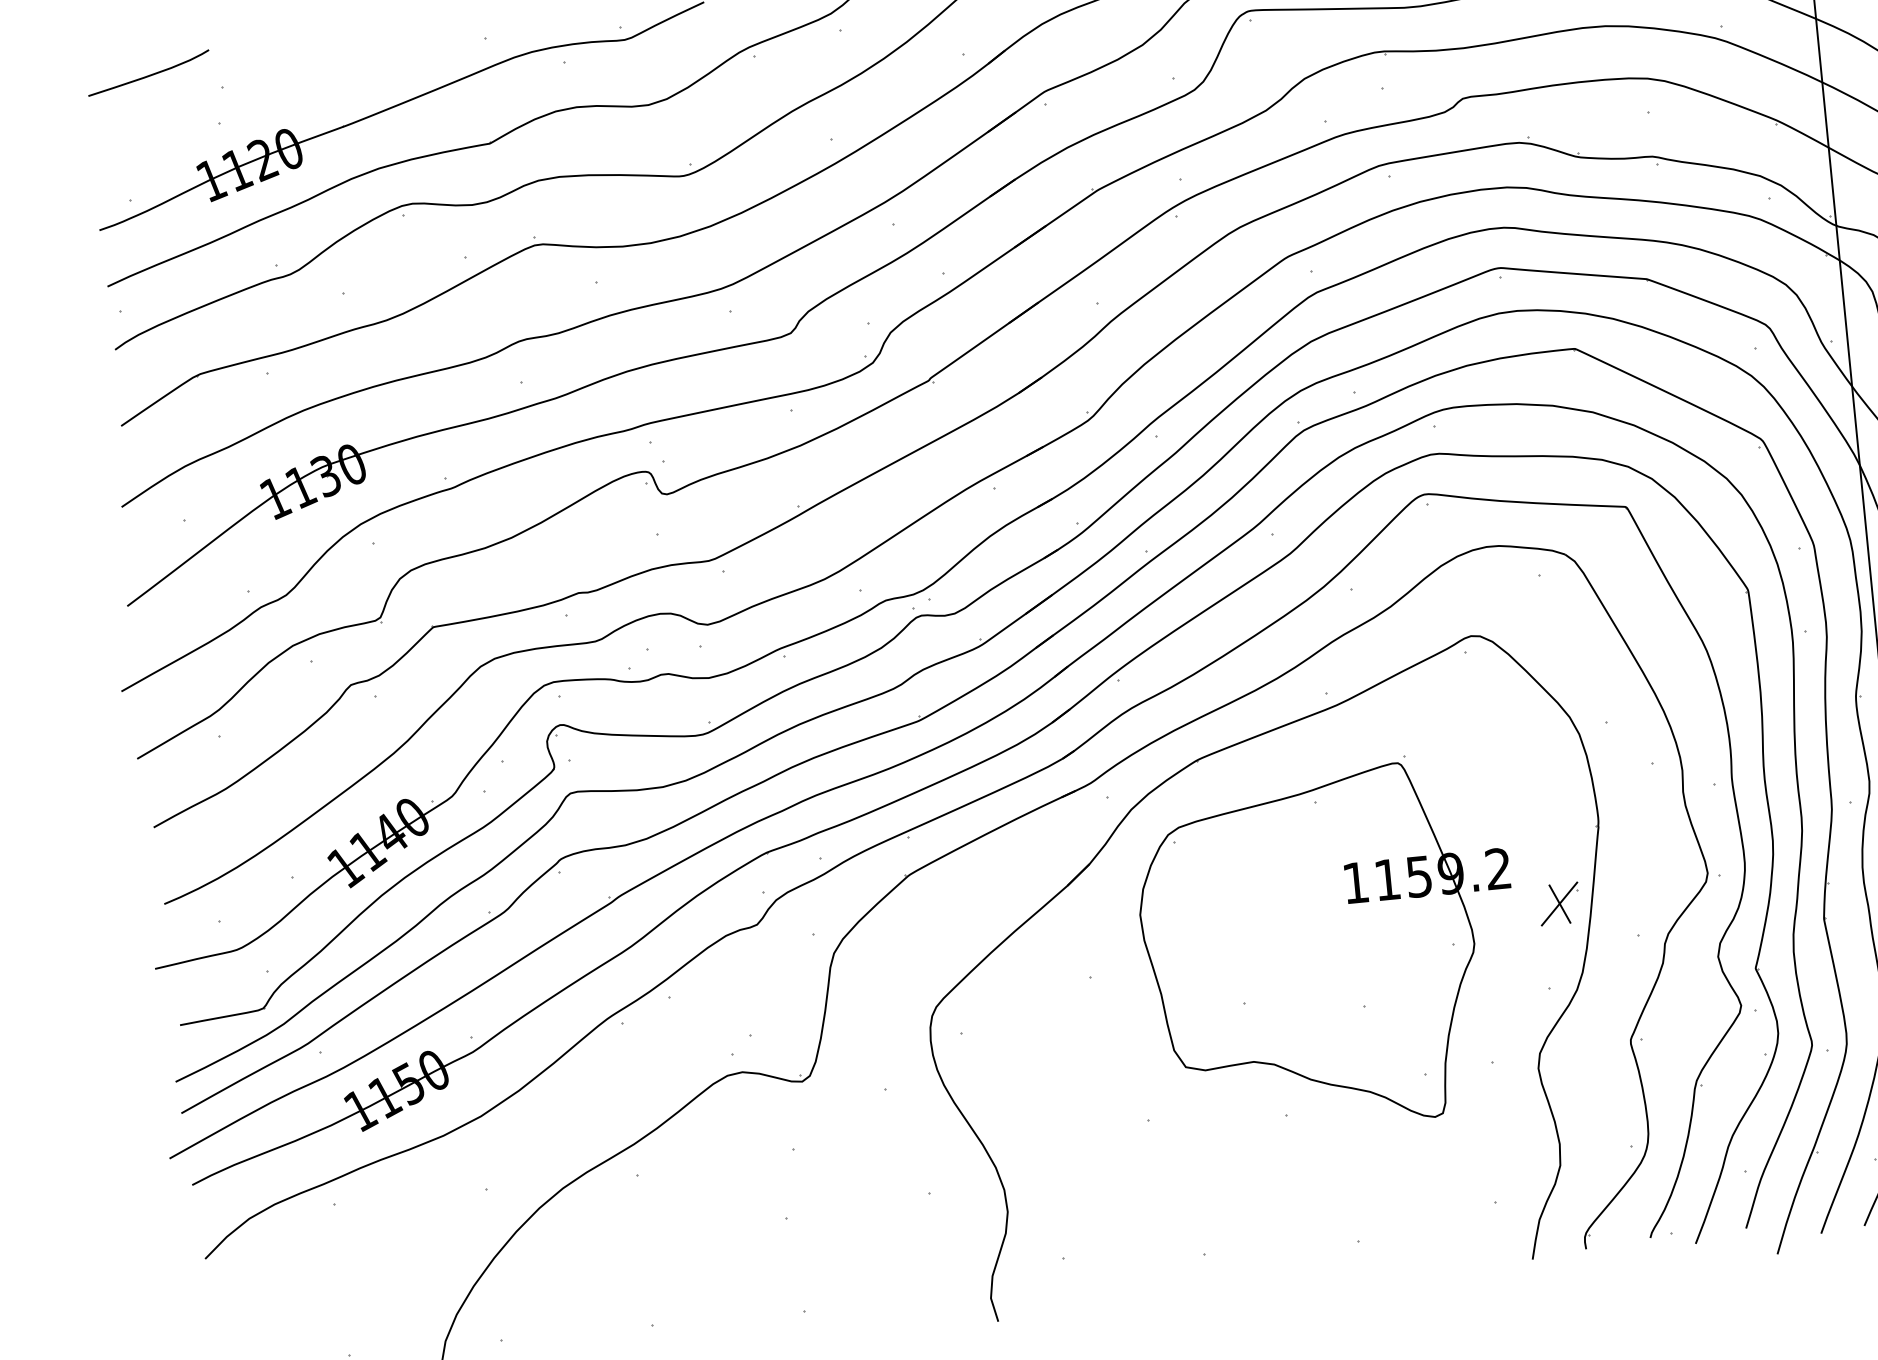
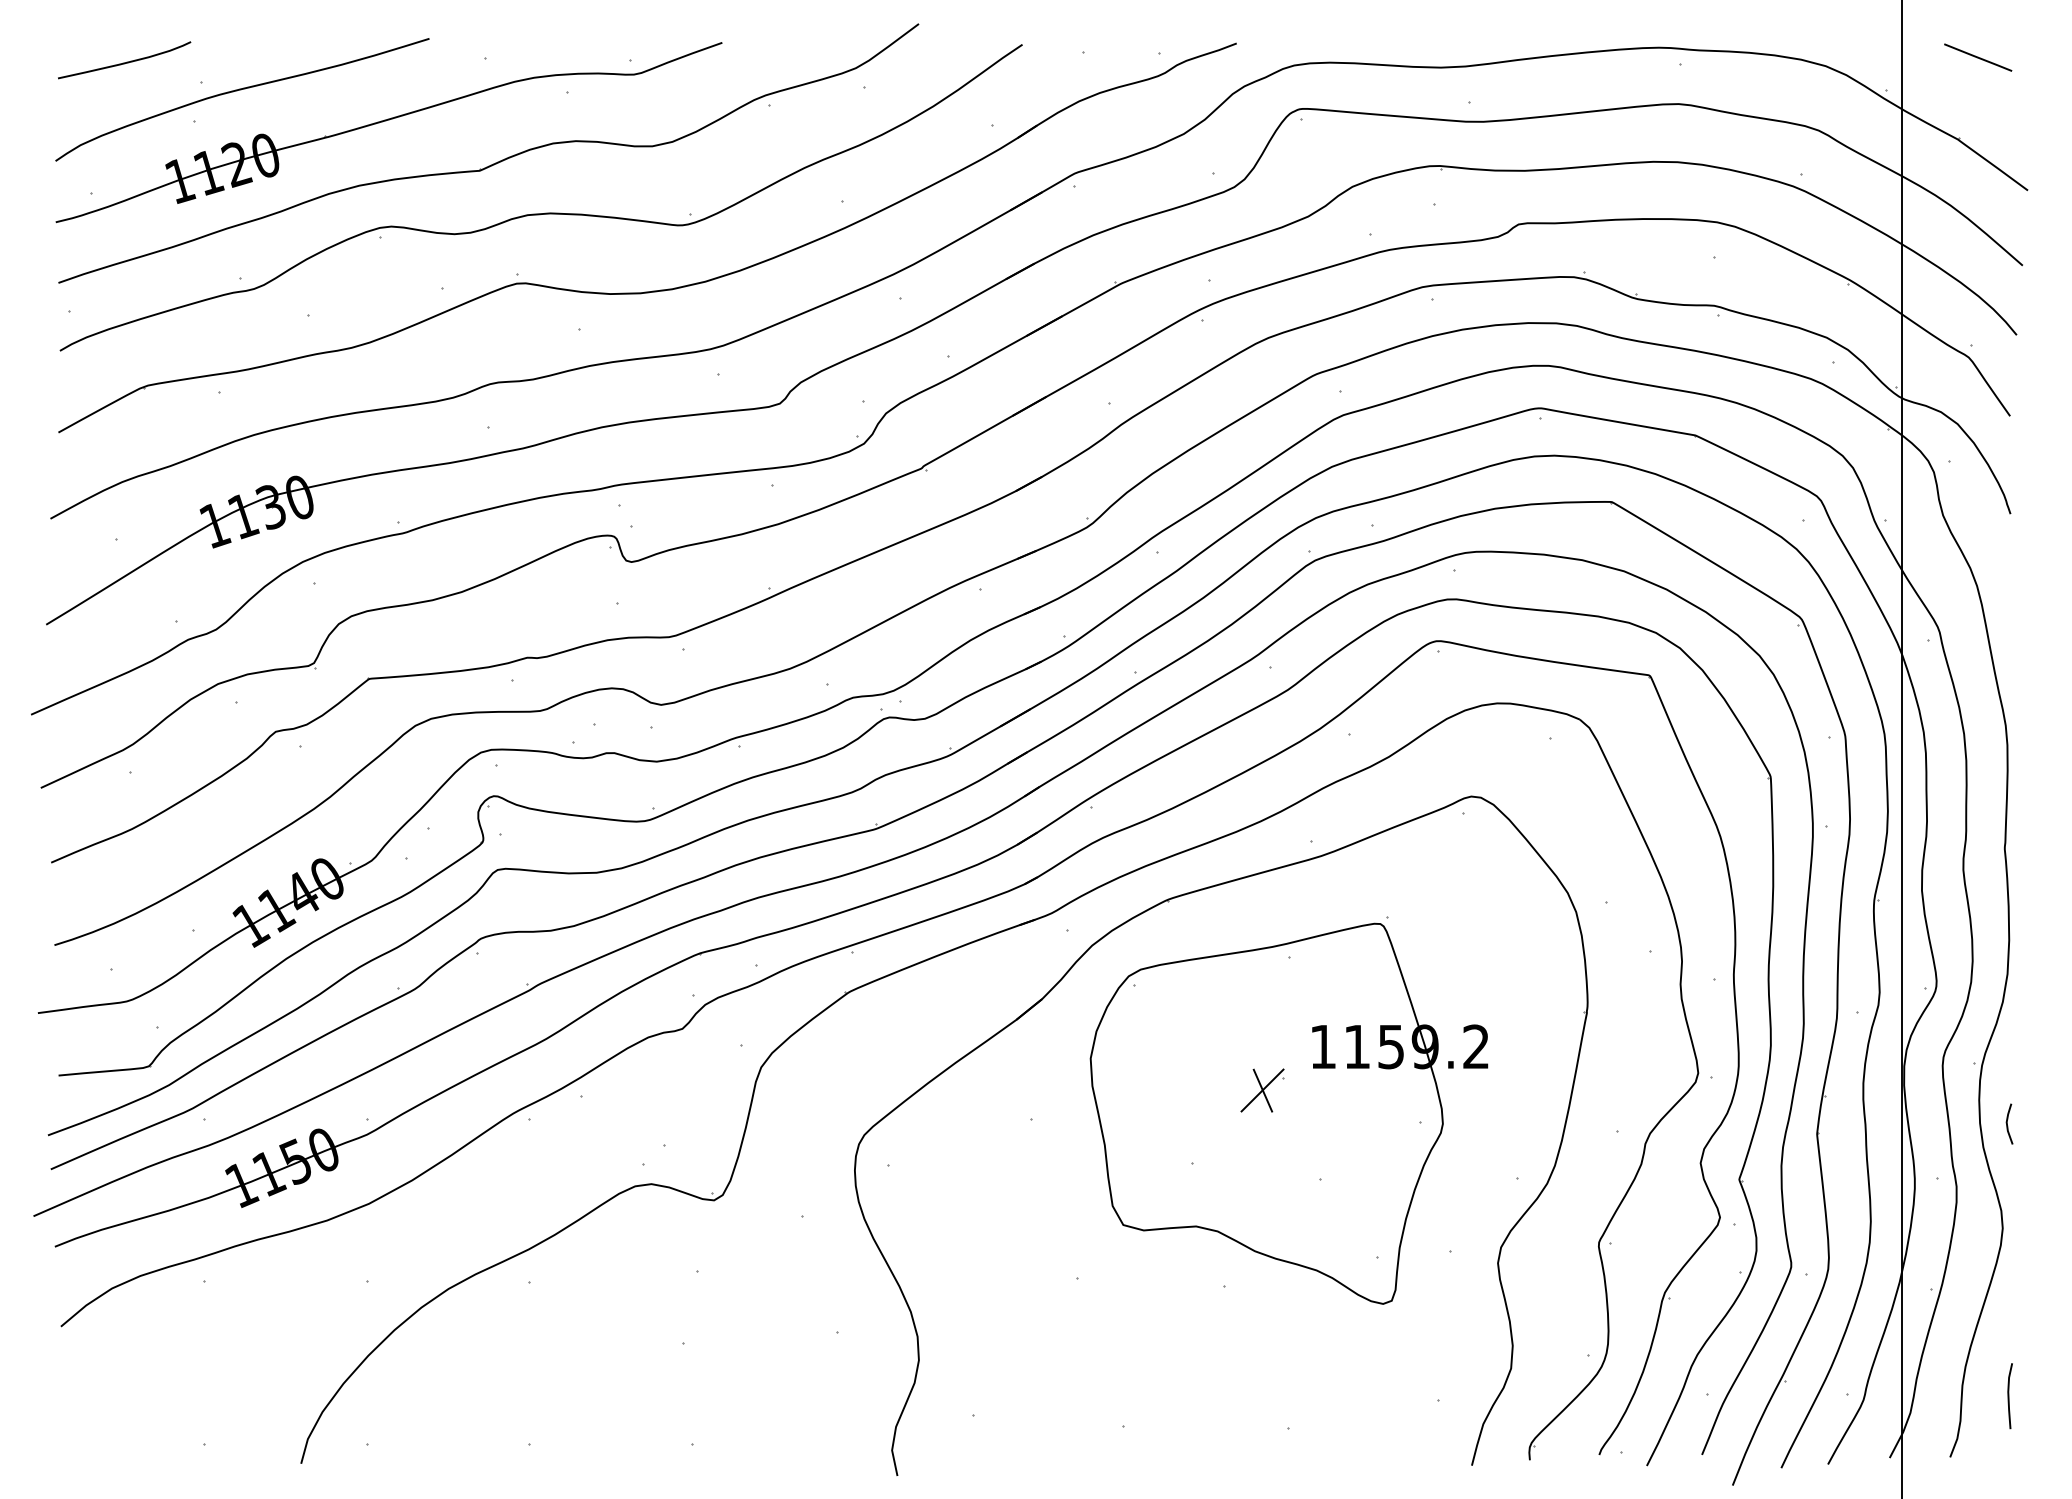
curve: (260, 90) -> (241, 90), added
part: (1559, 904) -> (1262, 1090), moved

